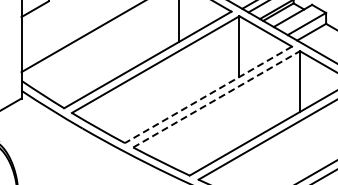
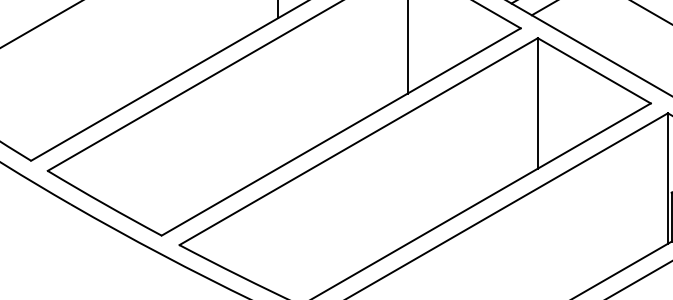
line: (208, 95) -> (341, 133), dashed -> solid
line: (217, 99) -> (360, 141), dashed -> solid

